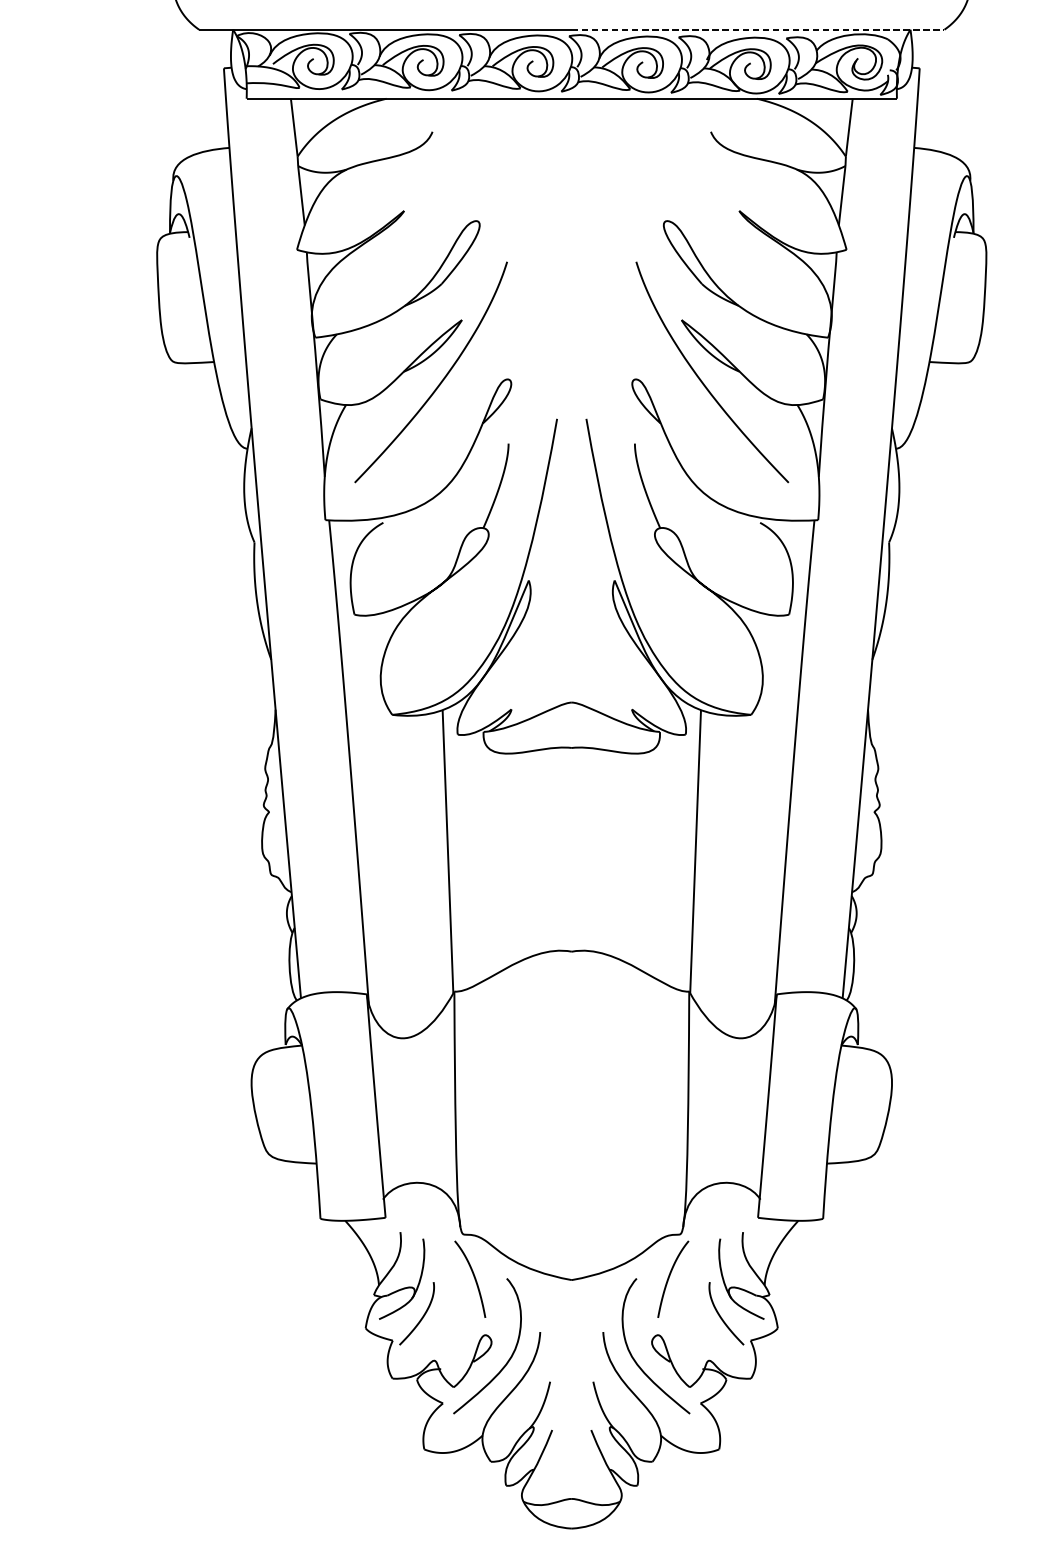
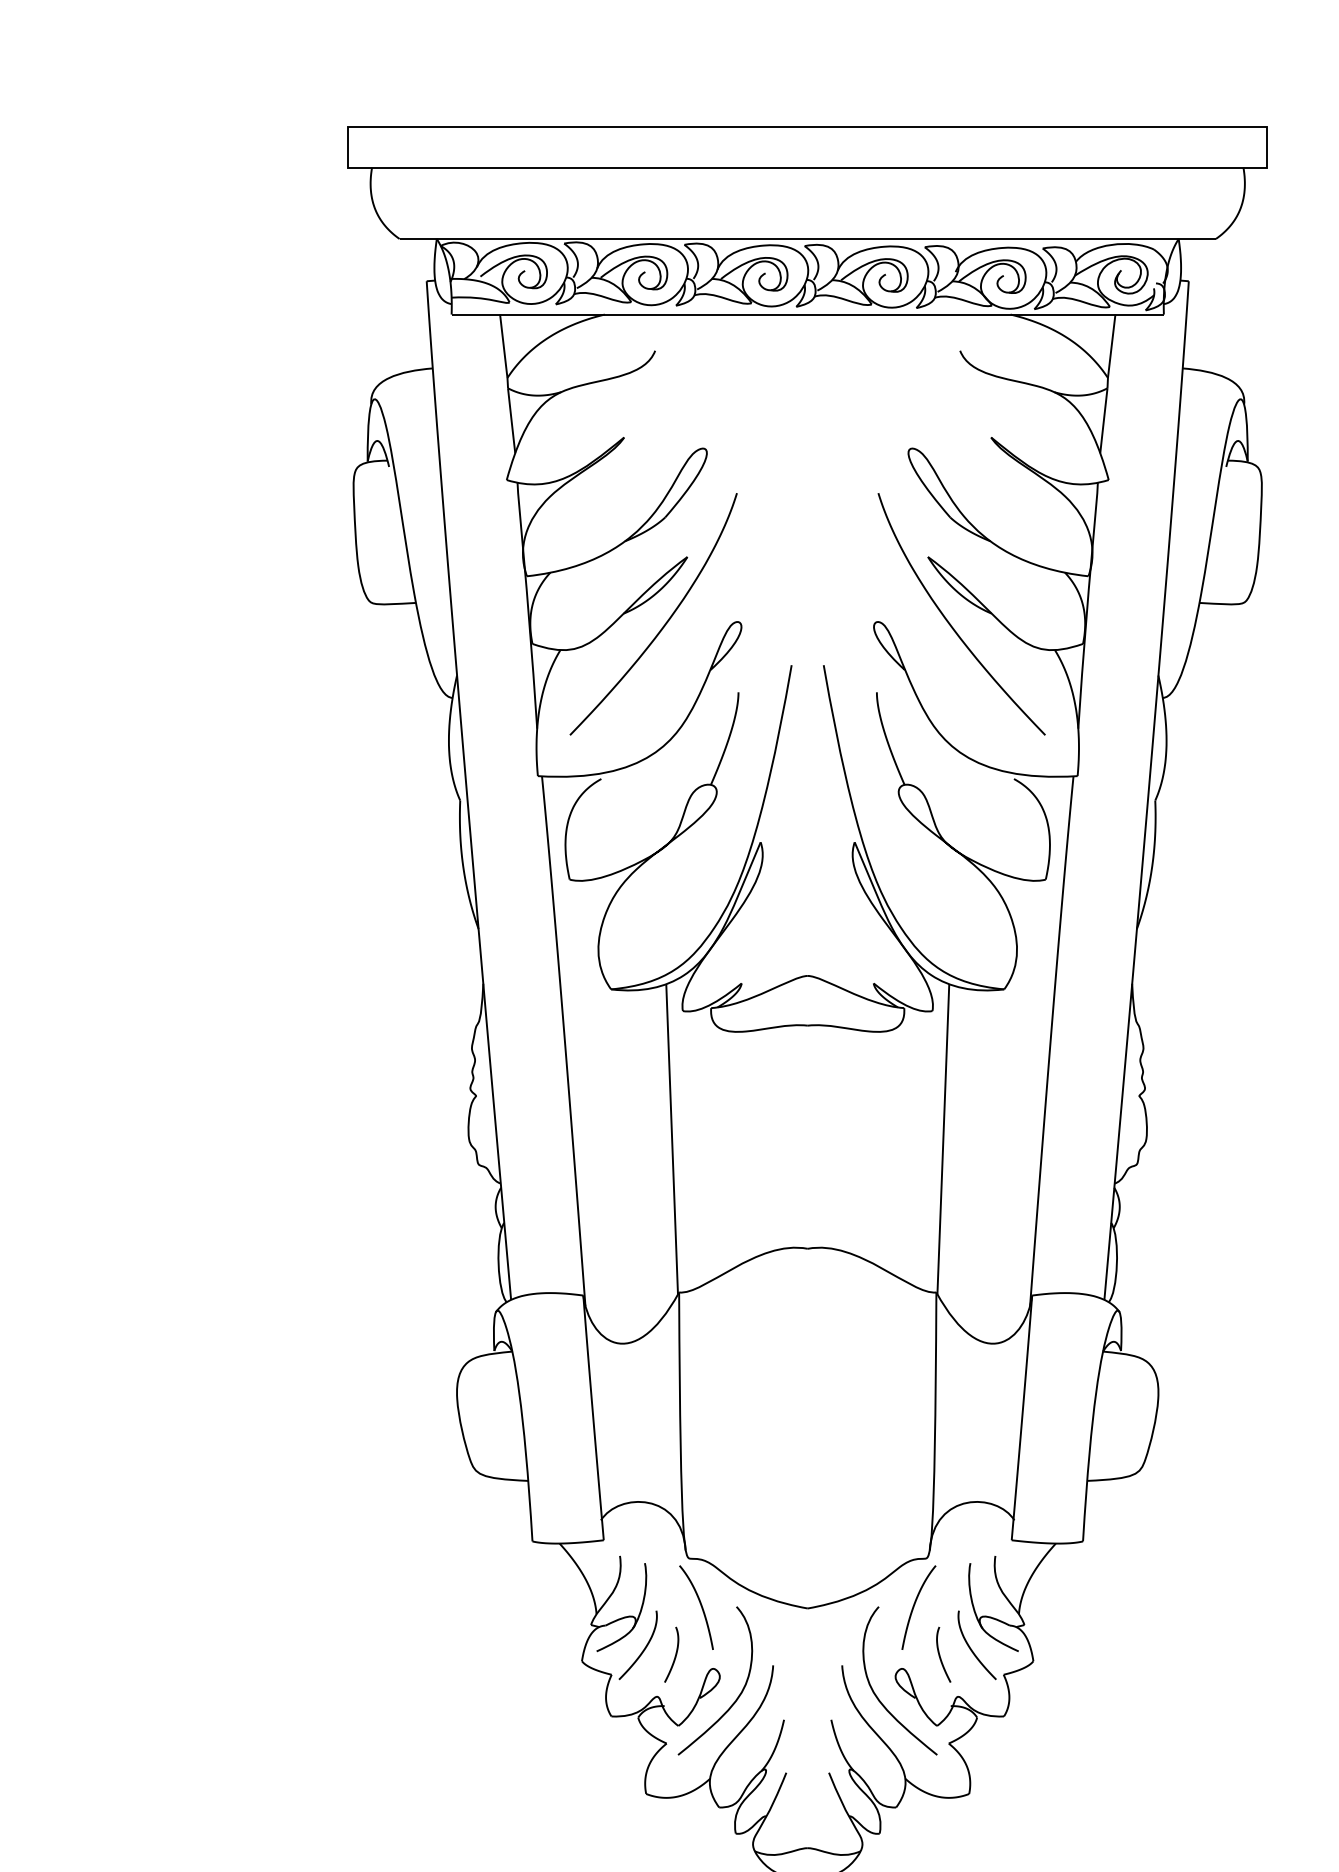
line: (758, 30) -> (1012, 239), dashed -> solid
curve: (693, 1322) -> (940, 1654), added
curve: (450, 1323) -> (674, 1656), added

